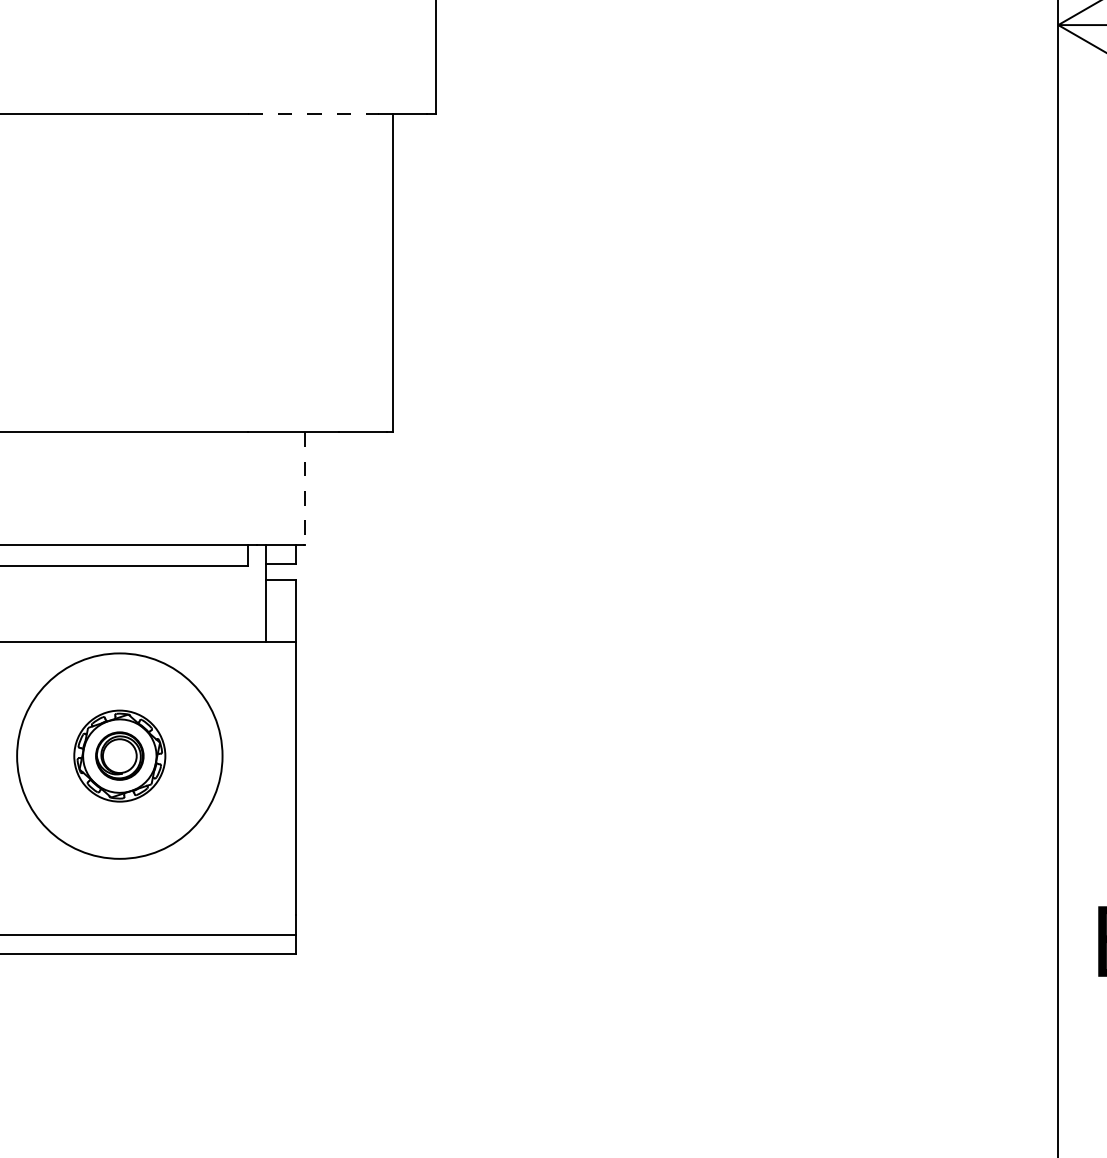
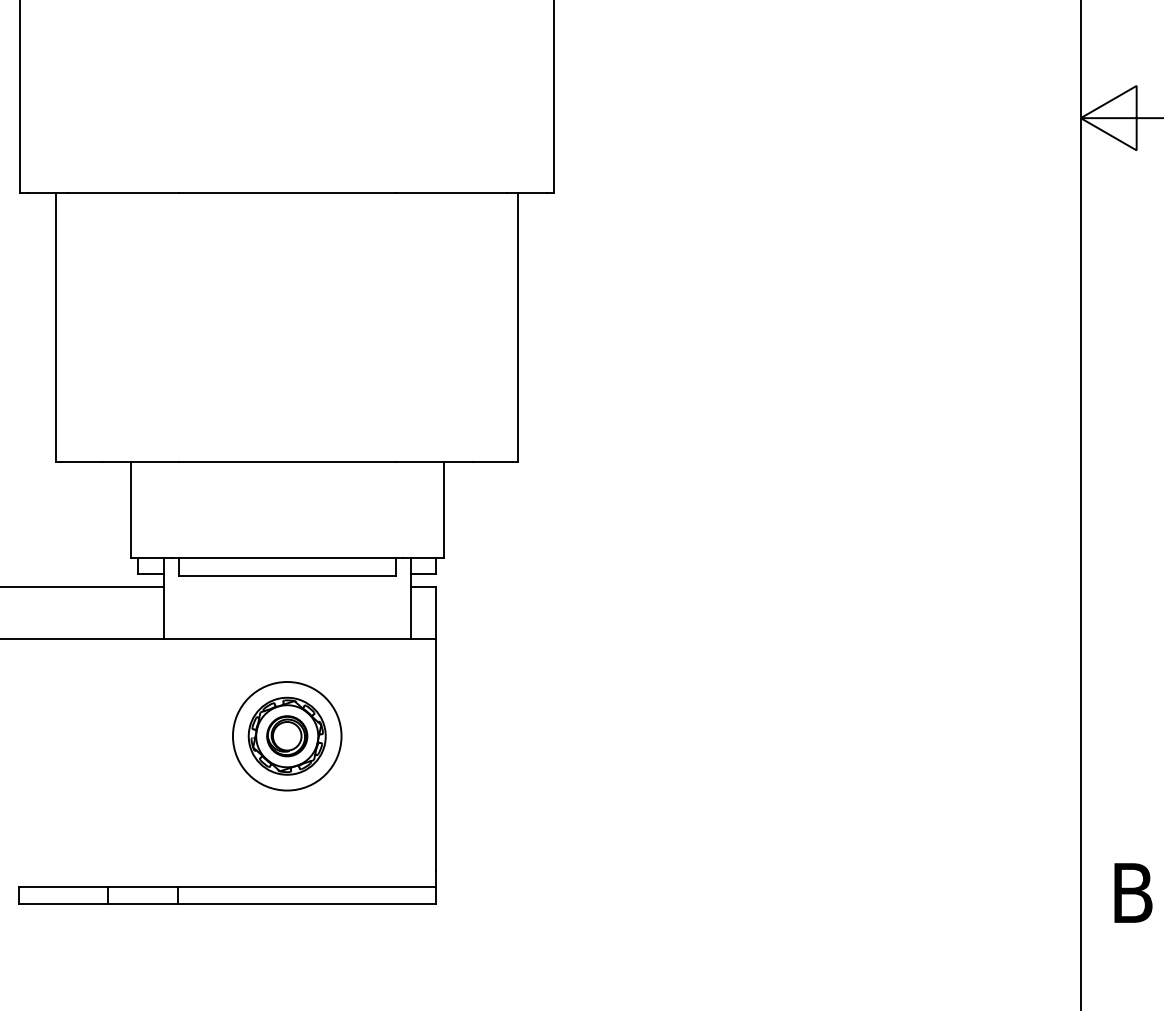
line: (314, 114) -> (451, 193), dashed -> solid
line: (304, 489) -> (443, 510), dashed -> solid
circle: (118, 755) -> (286, 735), size x0.62

